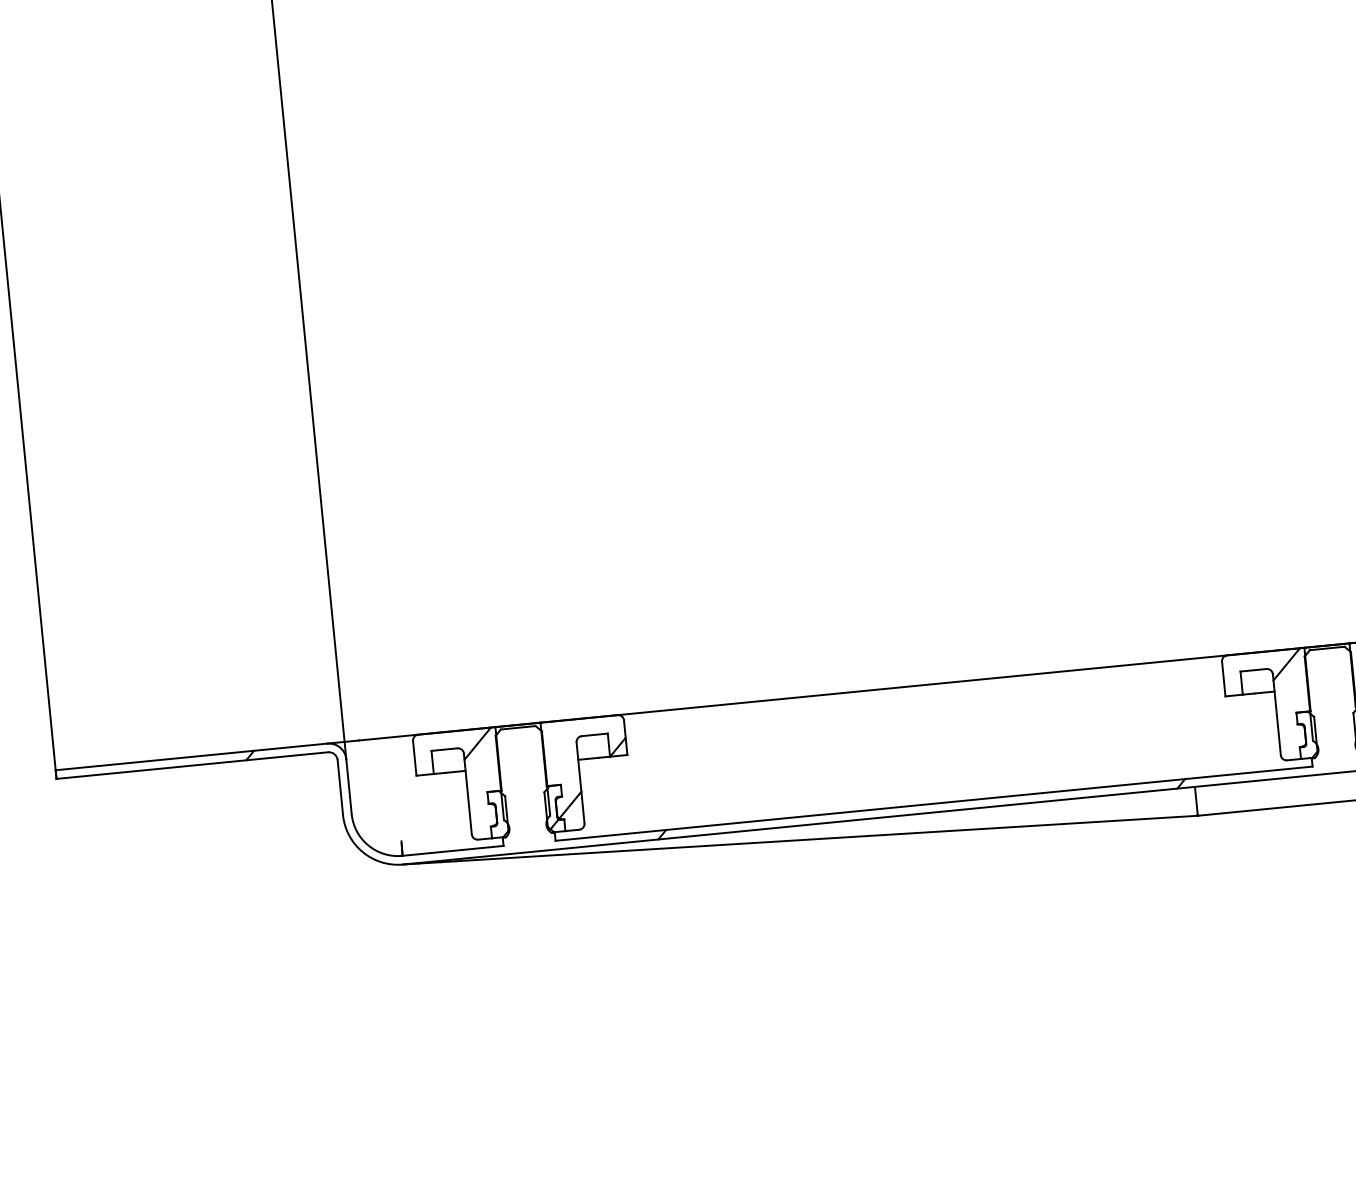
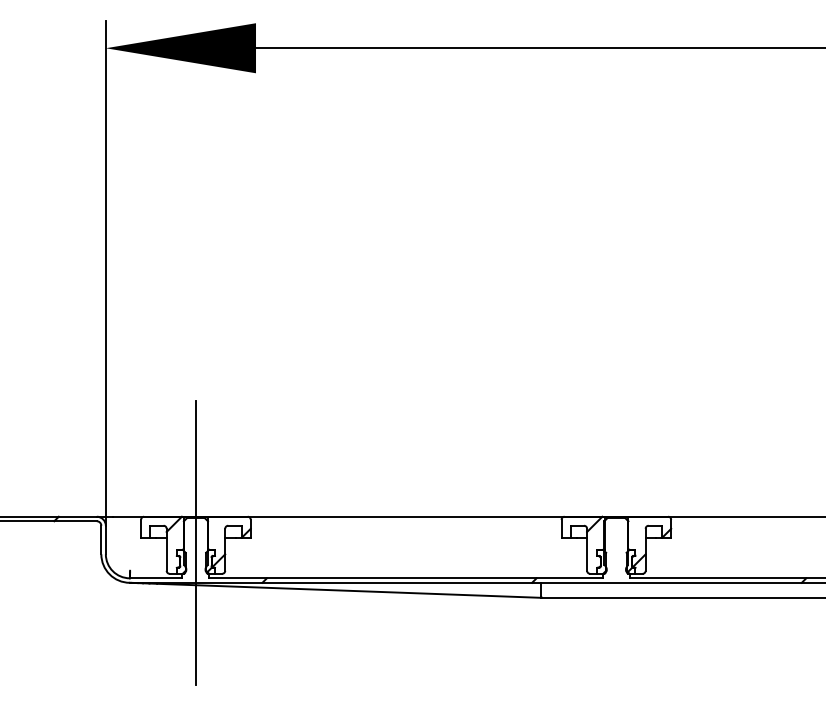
line: (522, 776) -> (195, 543), added

